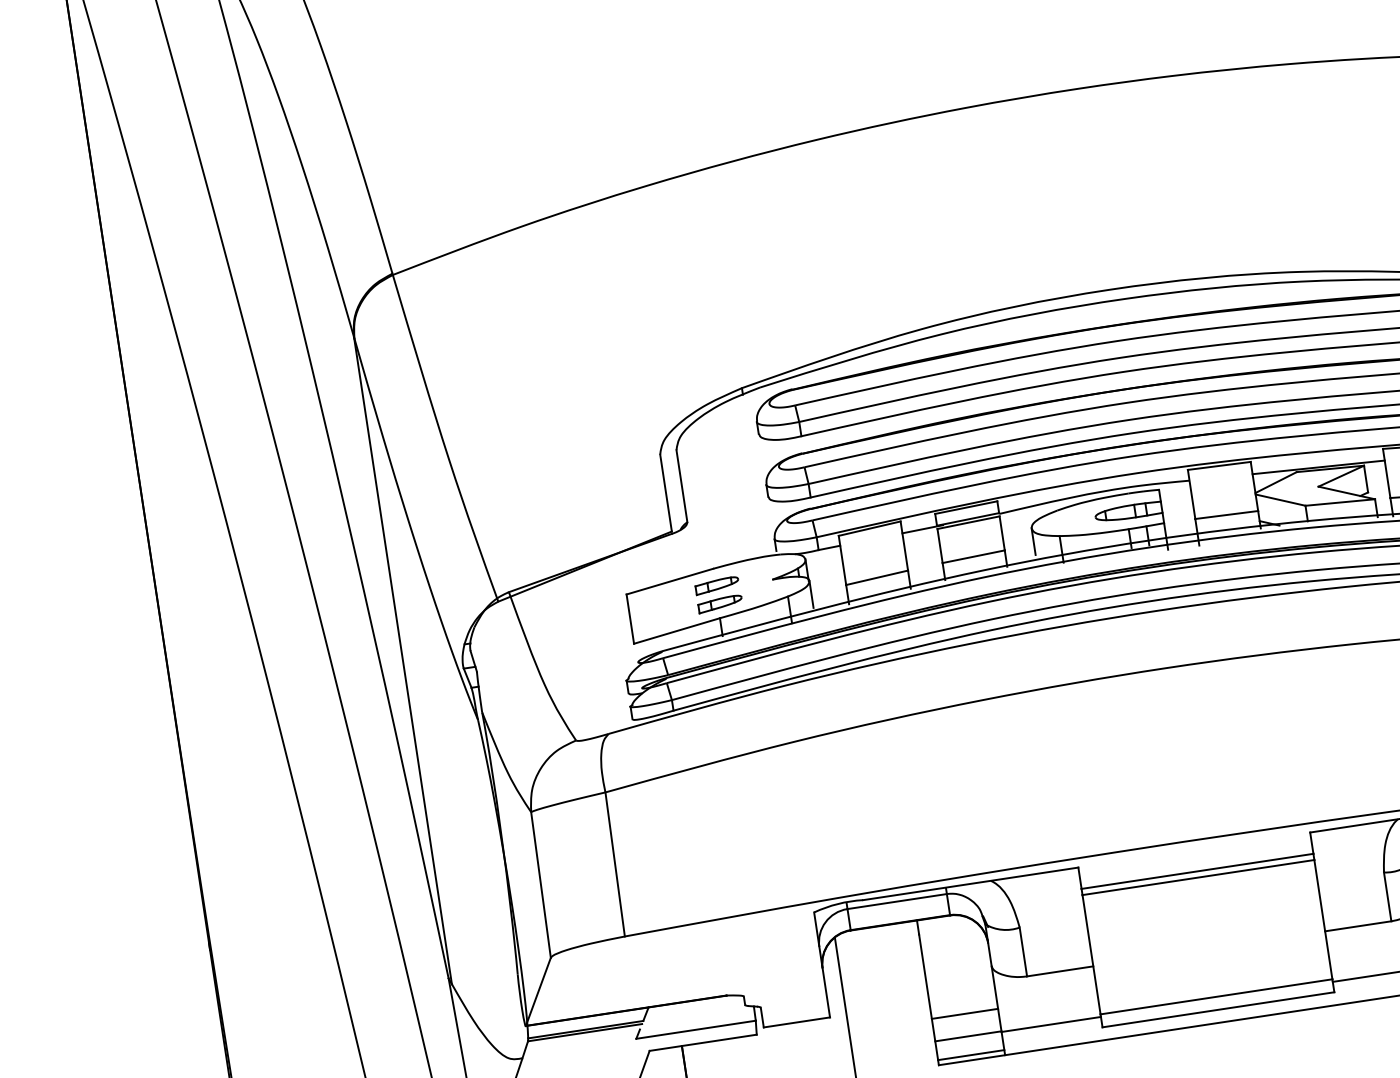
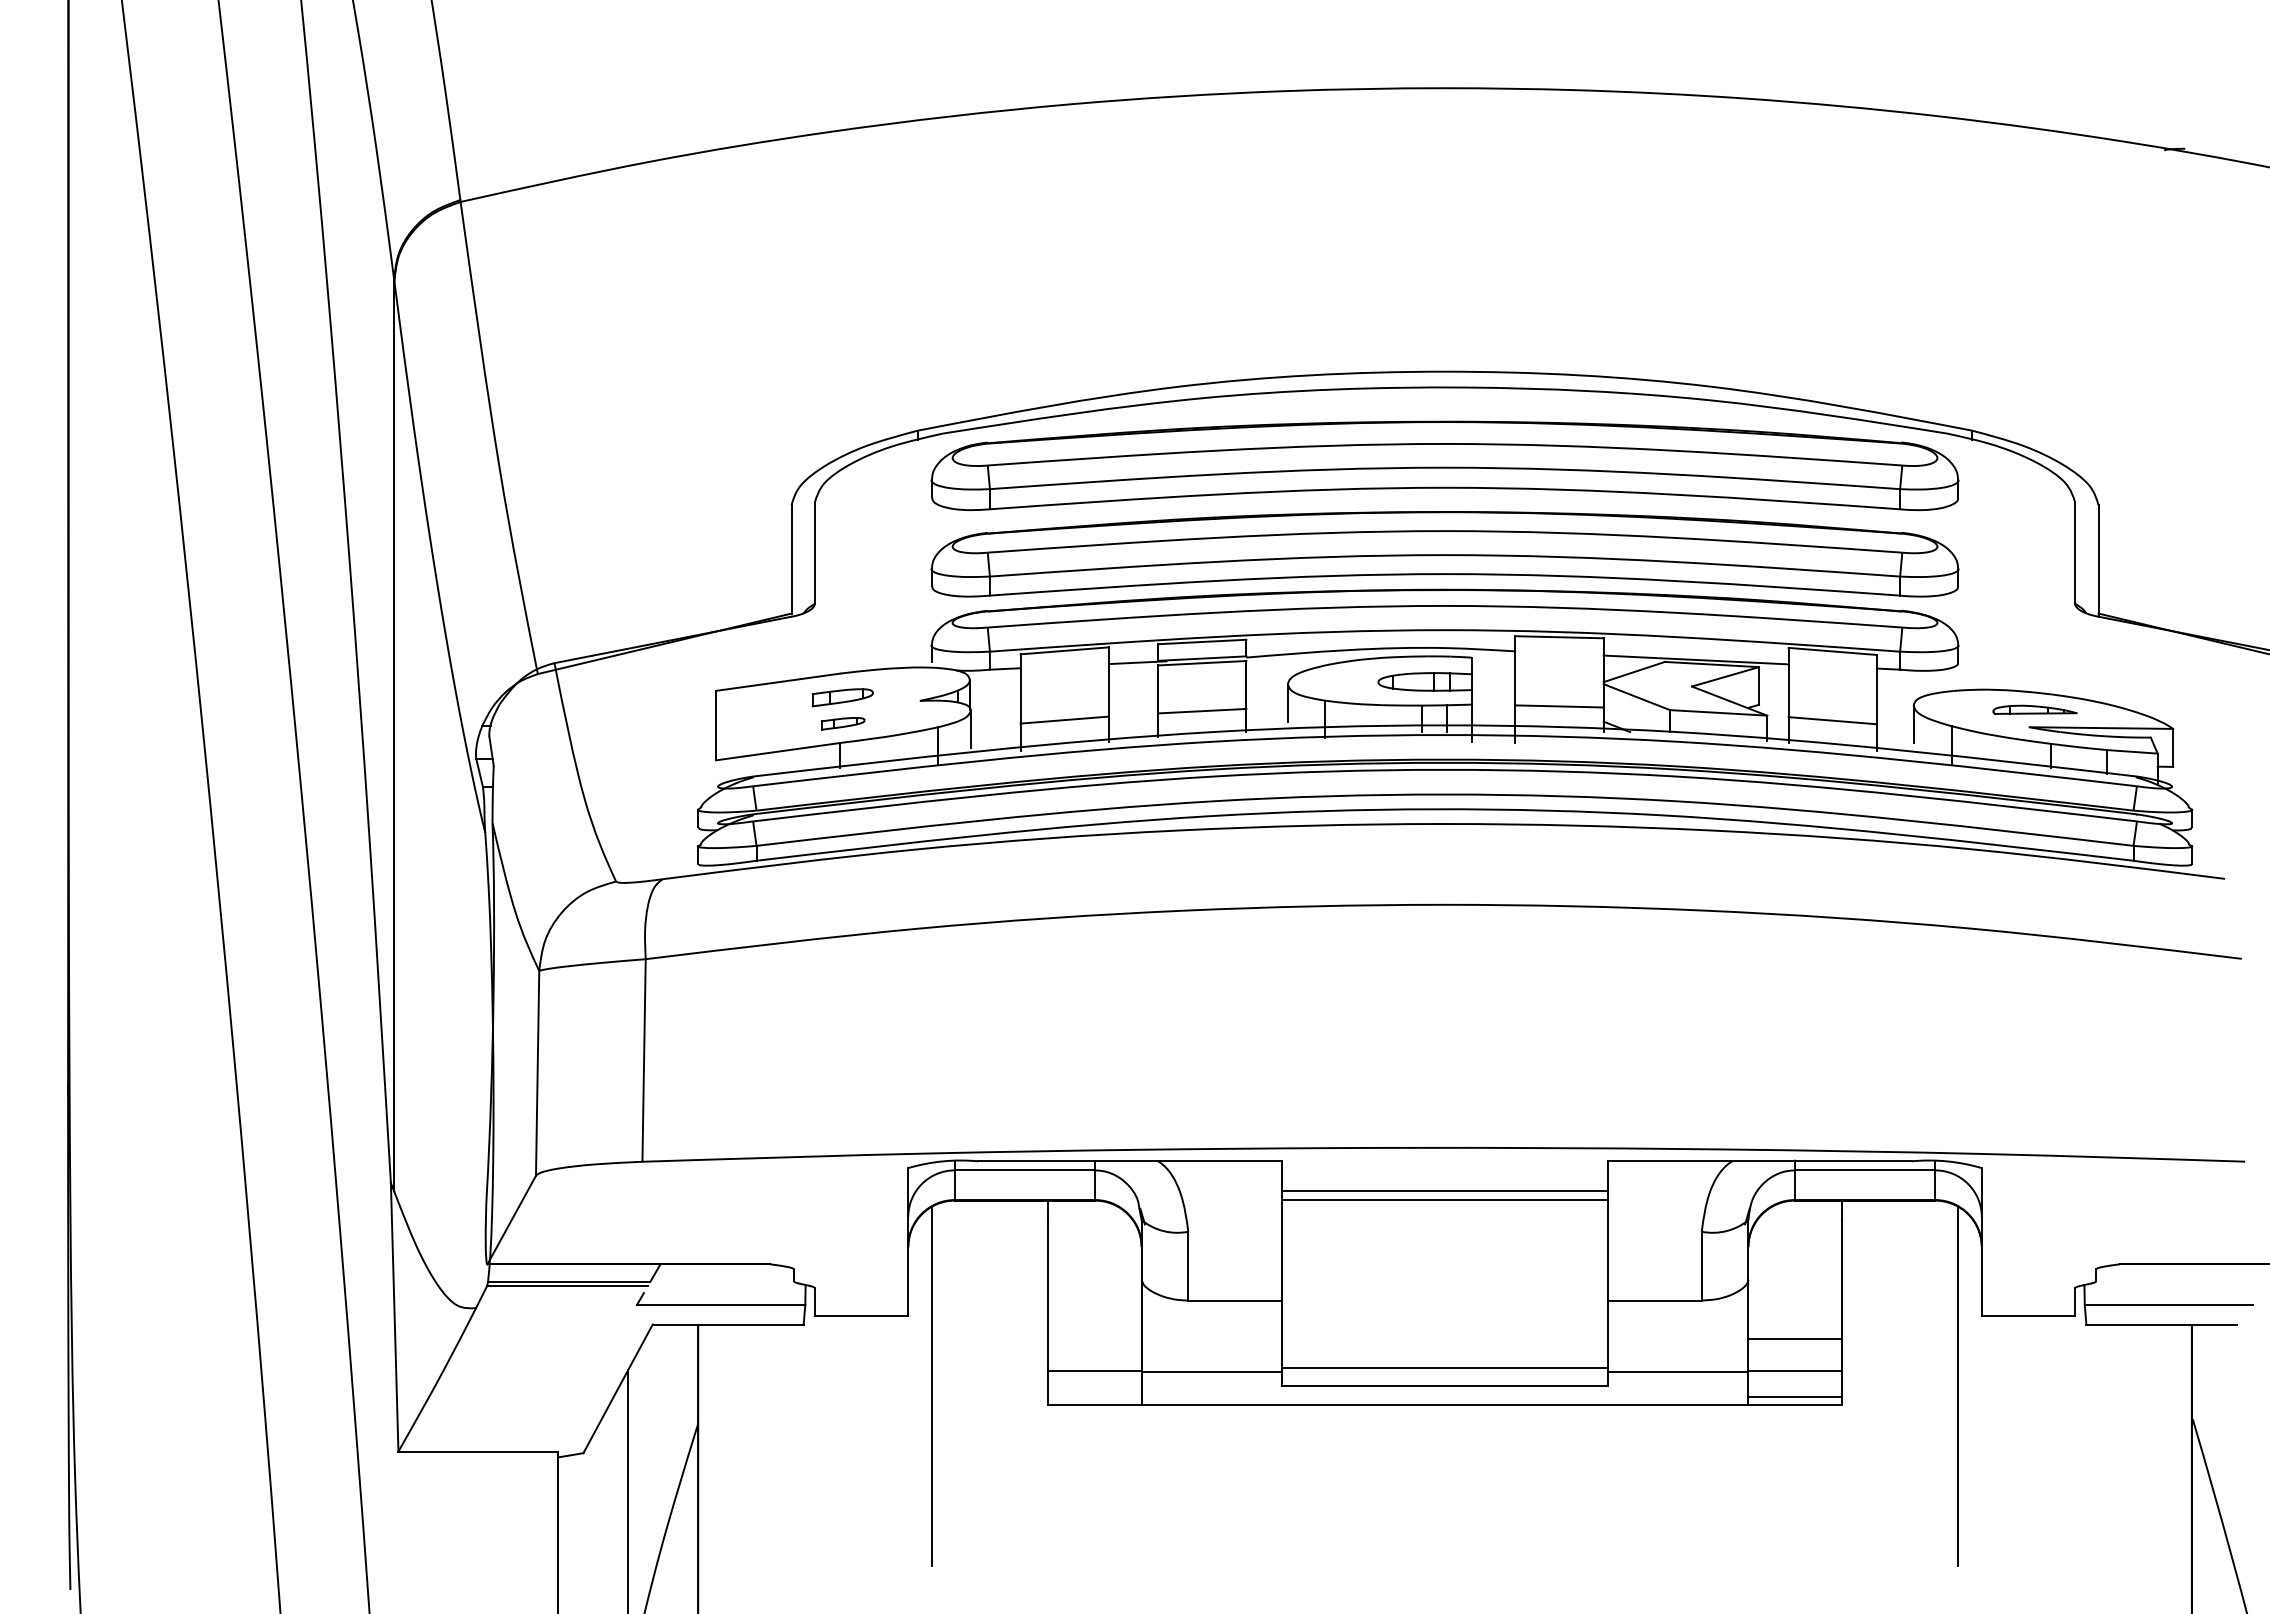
part: (719, 604) -> (842, 723), size x0.7
line: (964, 1014) -> (1094, 1339), removed
line: (970, 1055) -> (1094, 1397), removed

